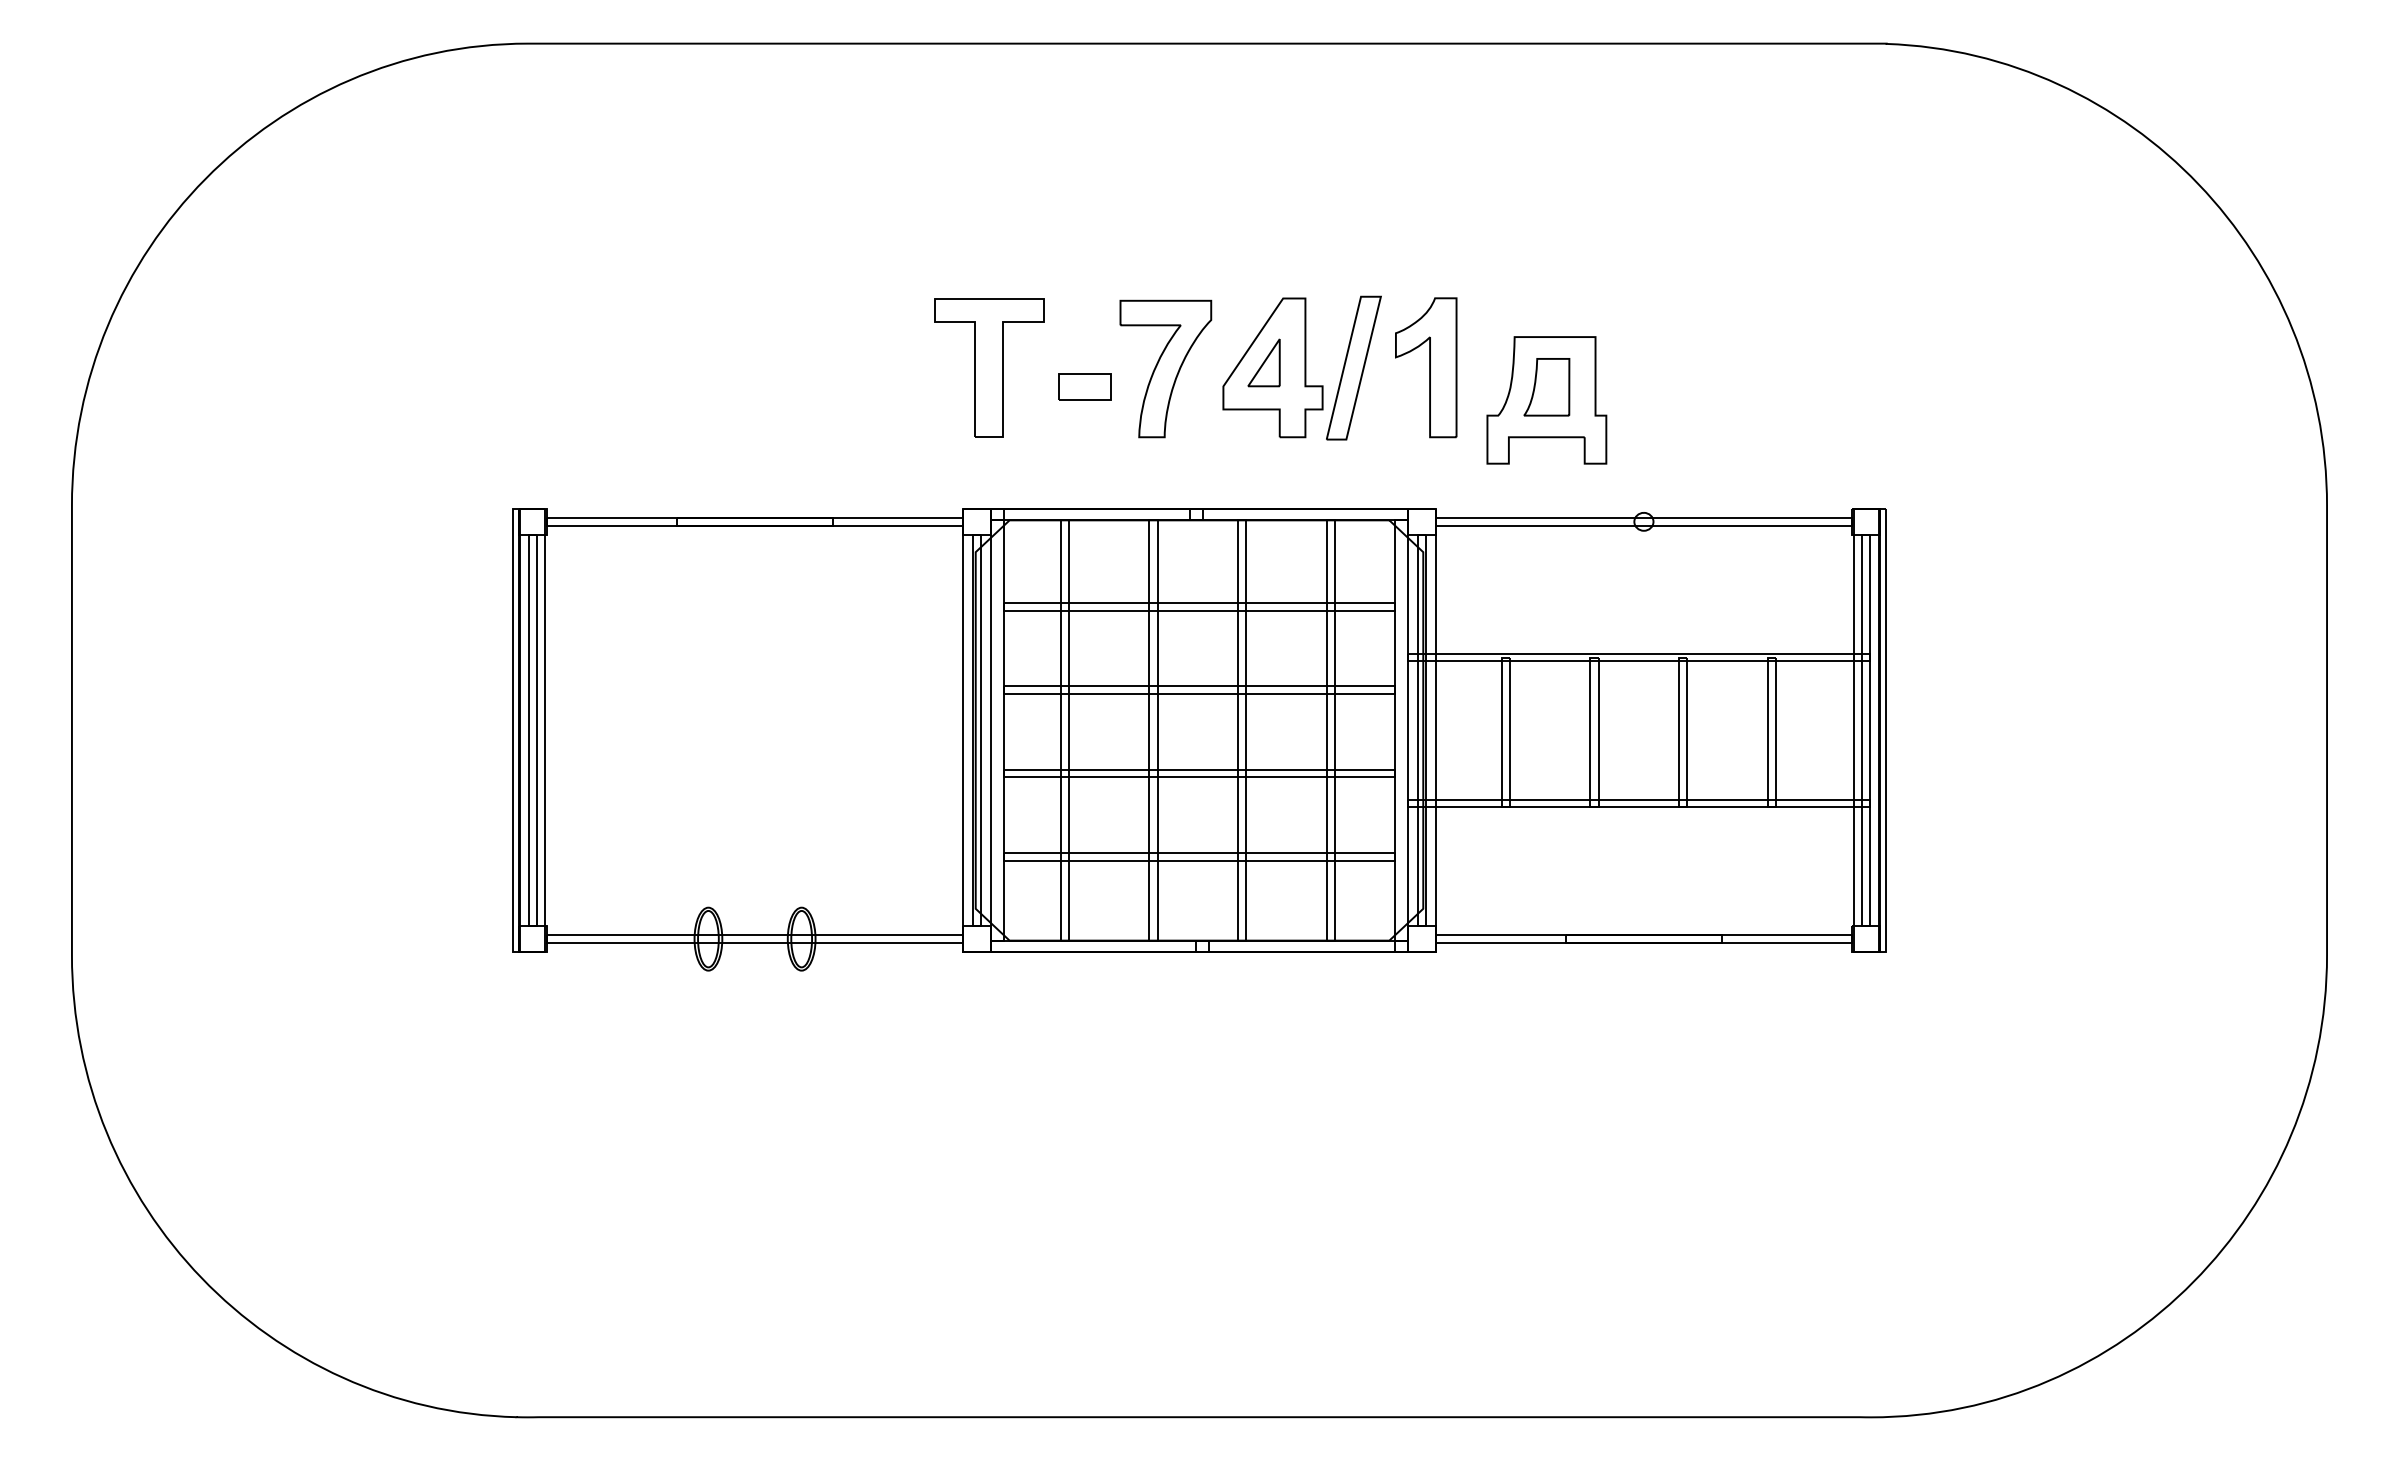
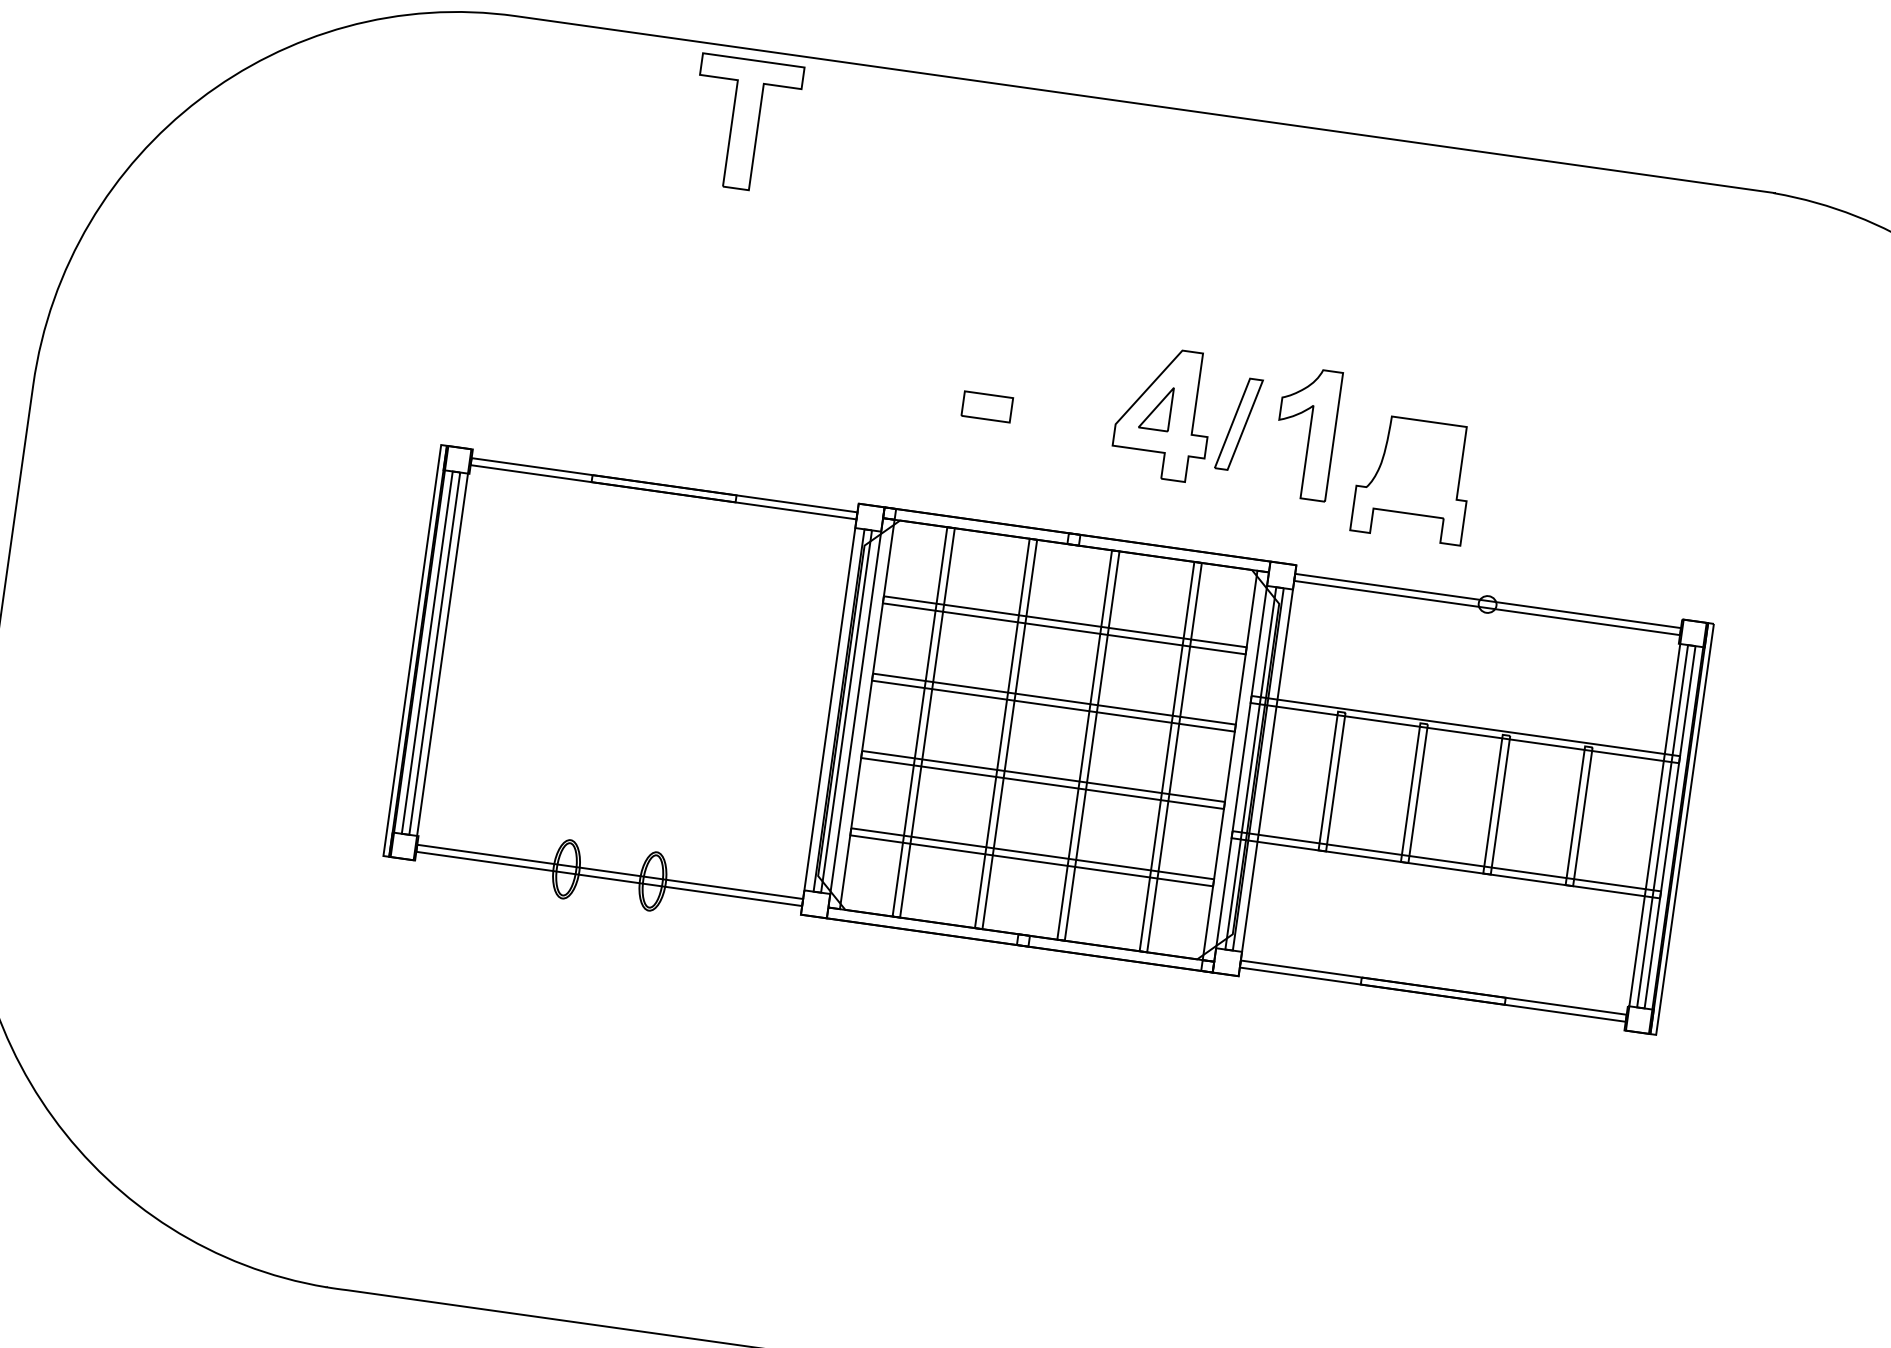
part: (989, 367) -> (745, 123), moved
part: (1353, 367) -> (1238, 423), size x0.7
part: (1165, 368) -> (1064, 400), removed
part: (1546, 387) -> (1414, 467), removed

